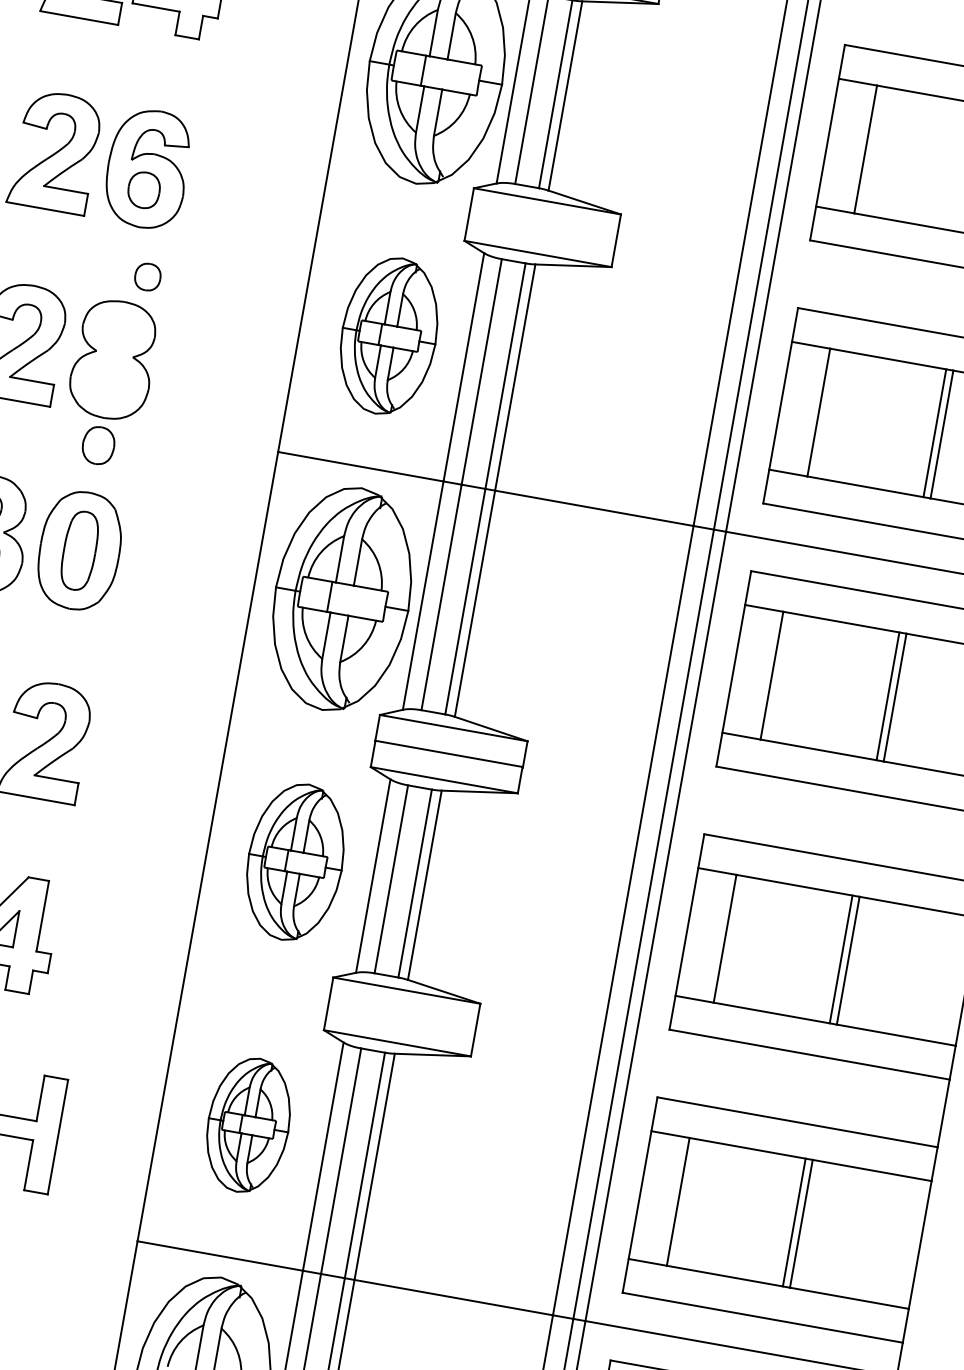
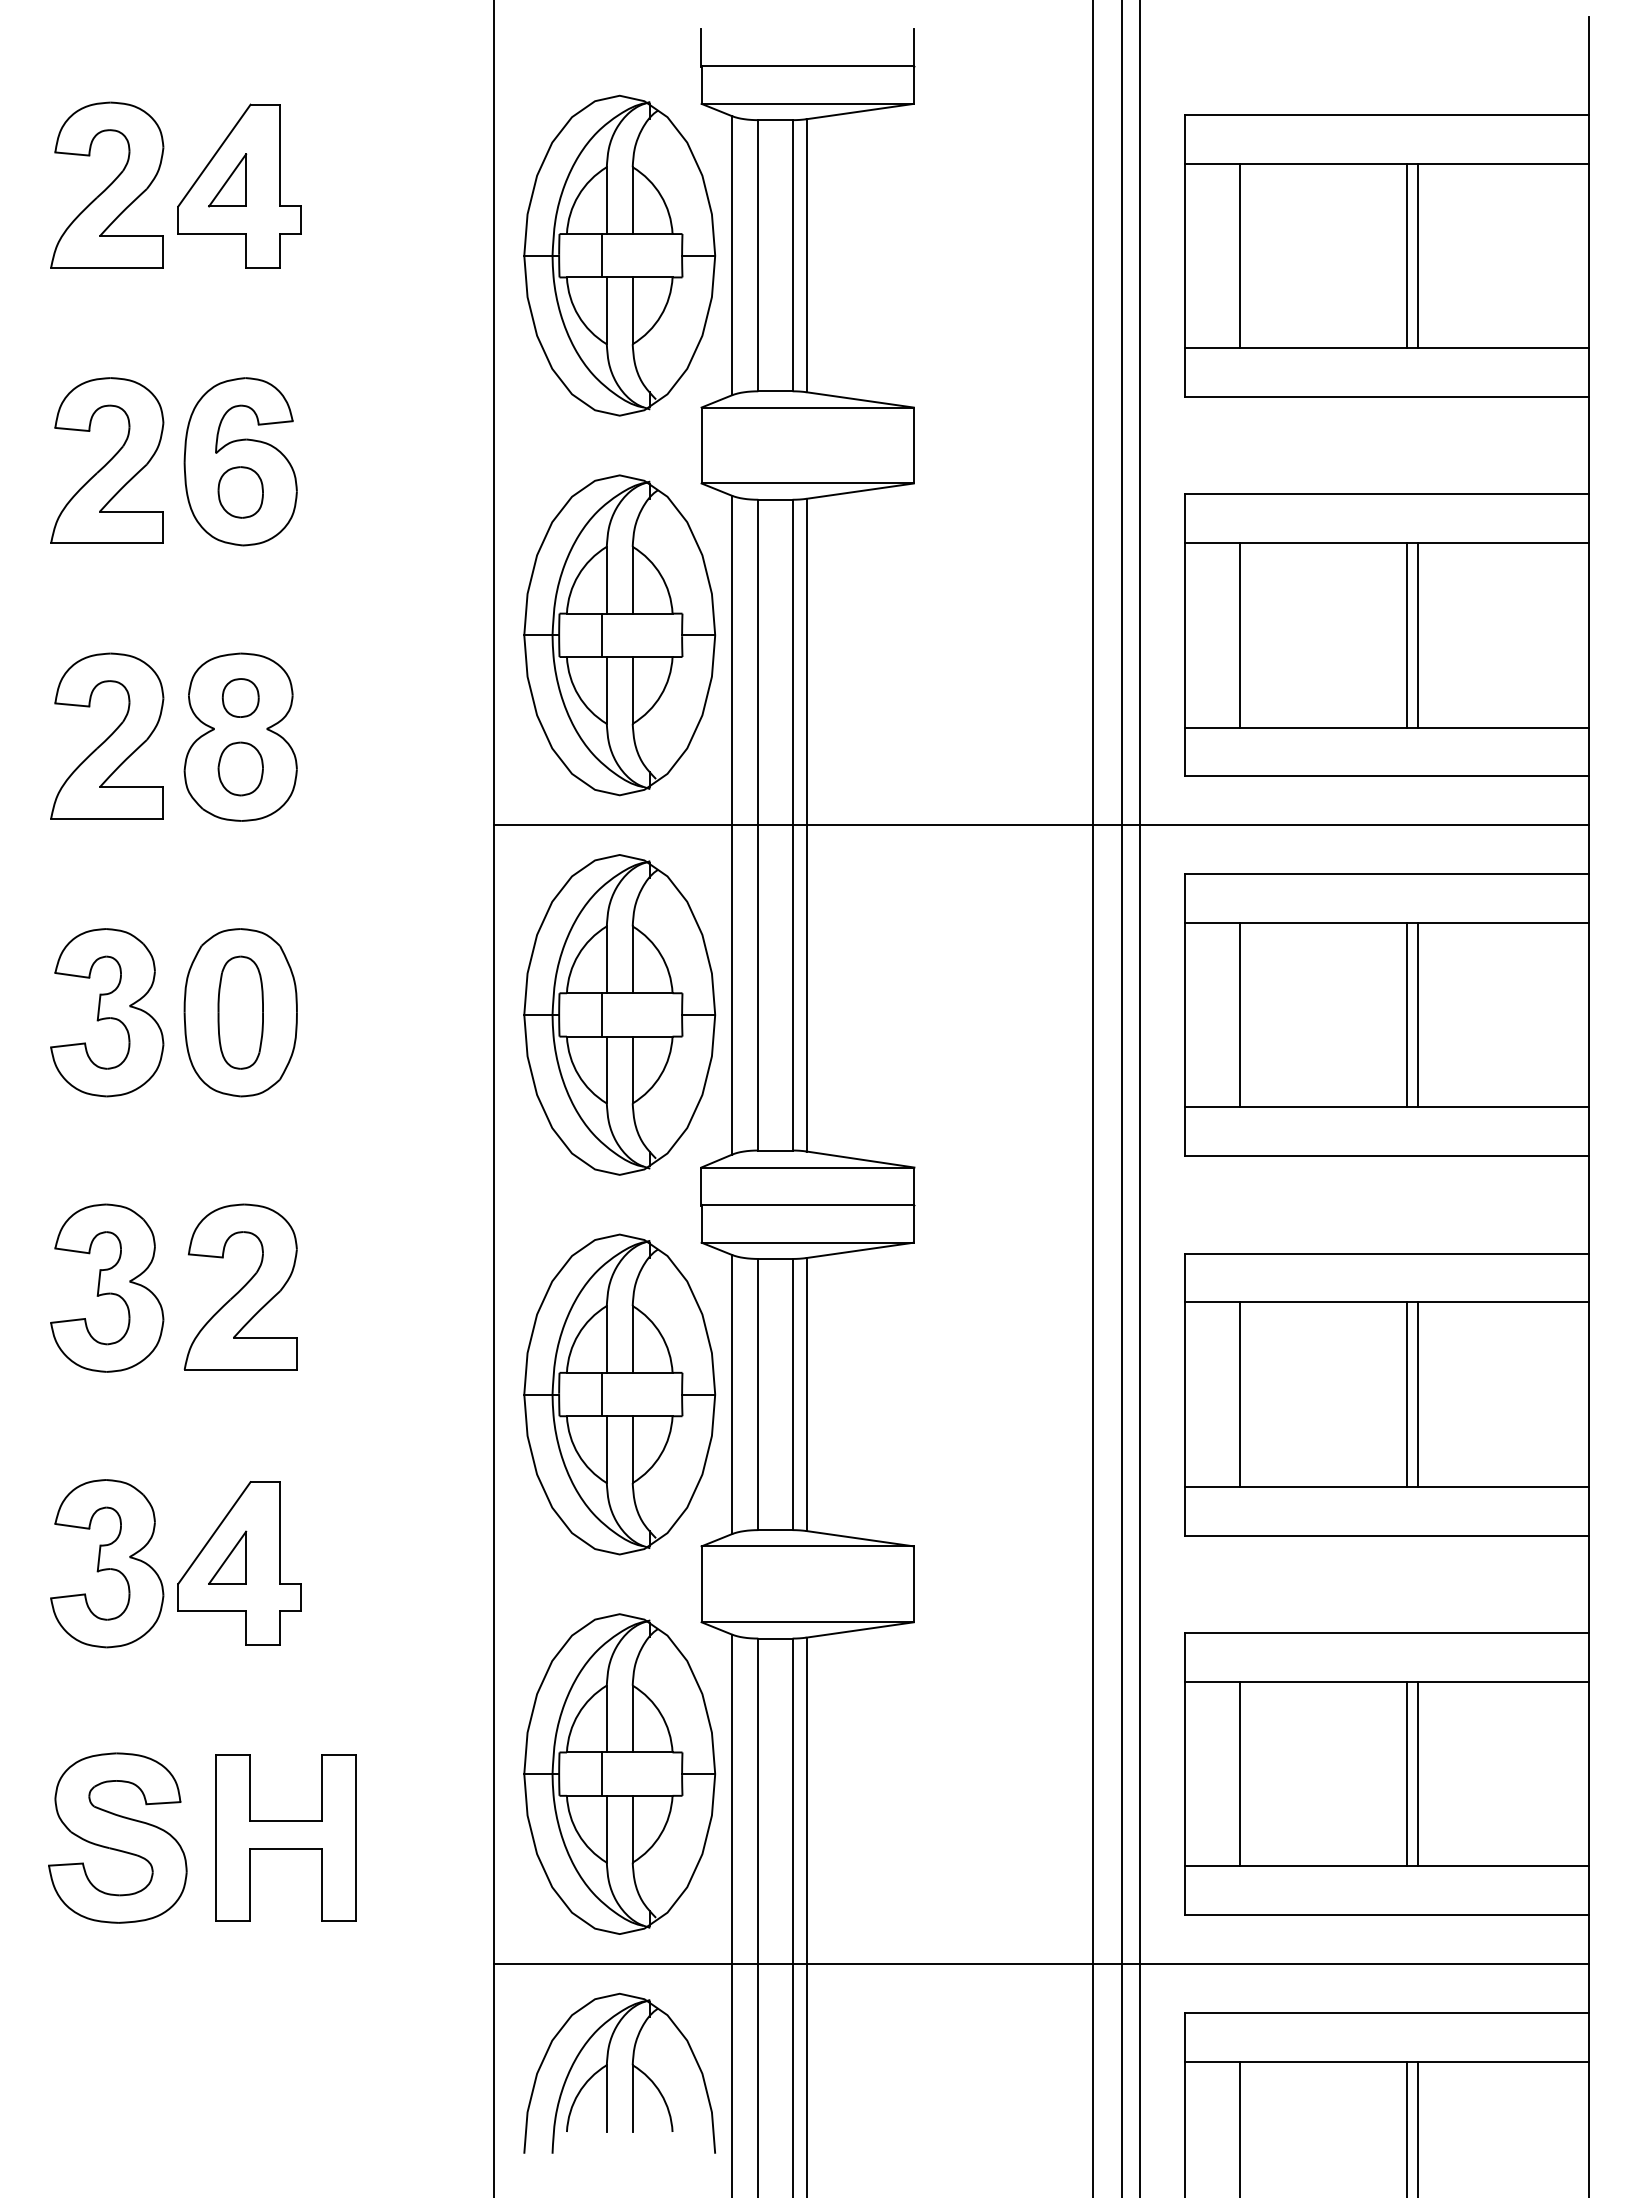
part: (147, 276) -> (240, 697), moved
part: (388, 336) -> (619, 635), size x1.43
part: (98, 445) -> (240, 768), moved
part: (295, 862) -> (619, 1394), size x1.43
part: (248, 1124) -> (619, 1773), size x1.67

